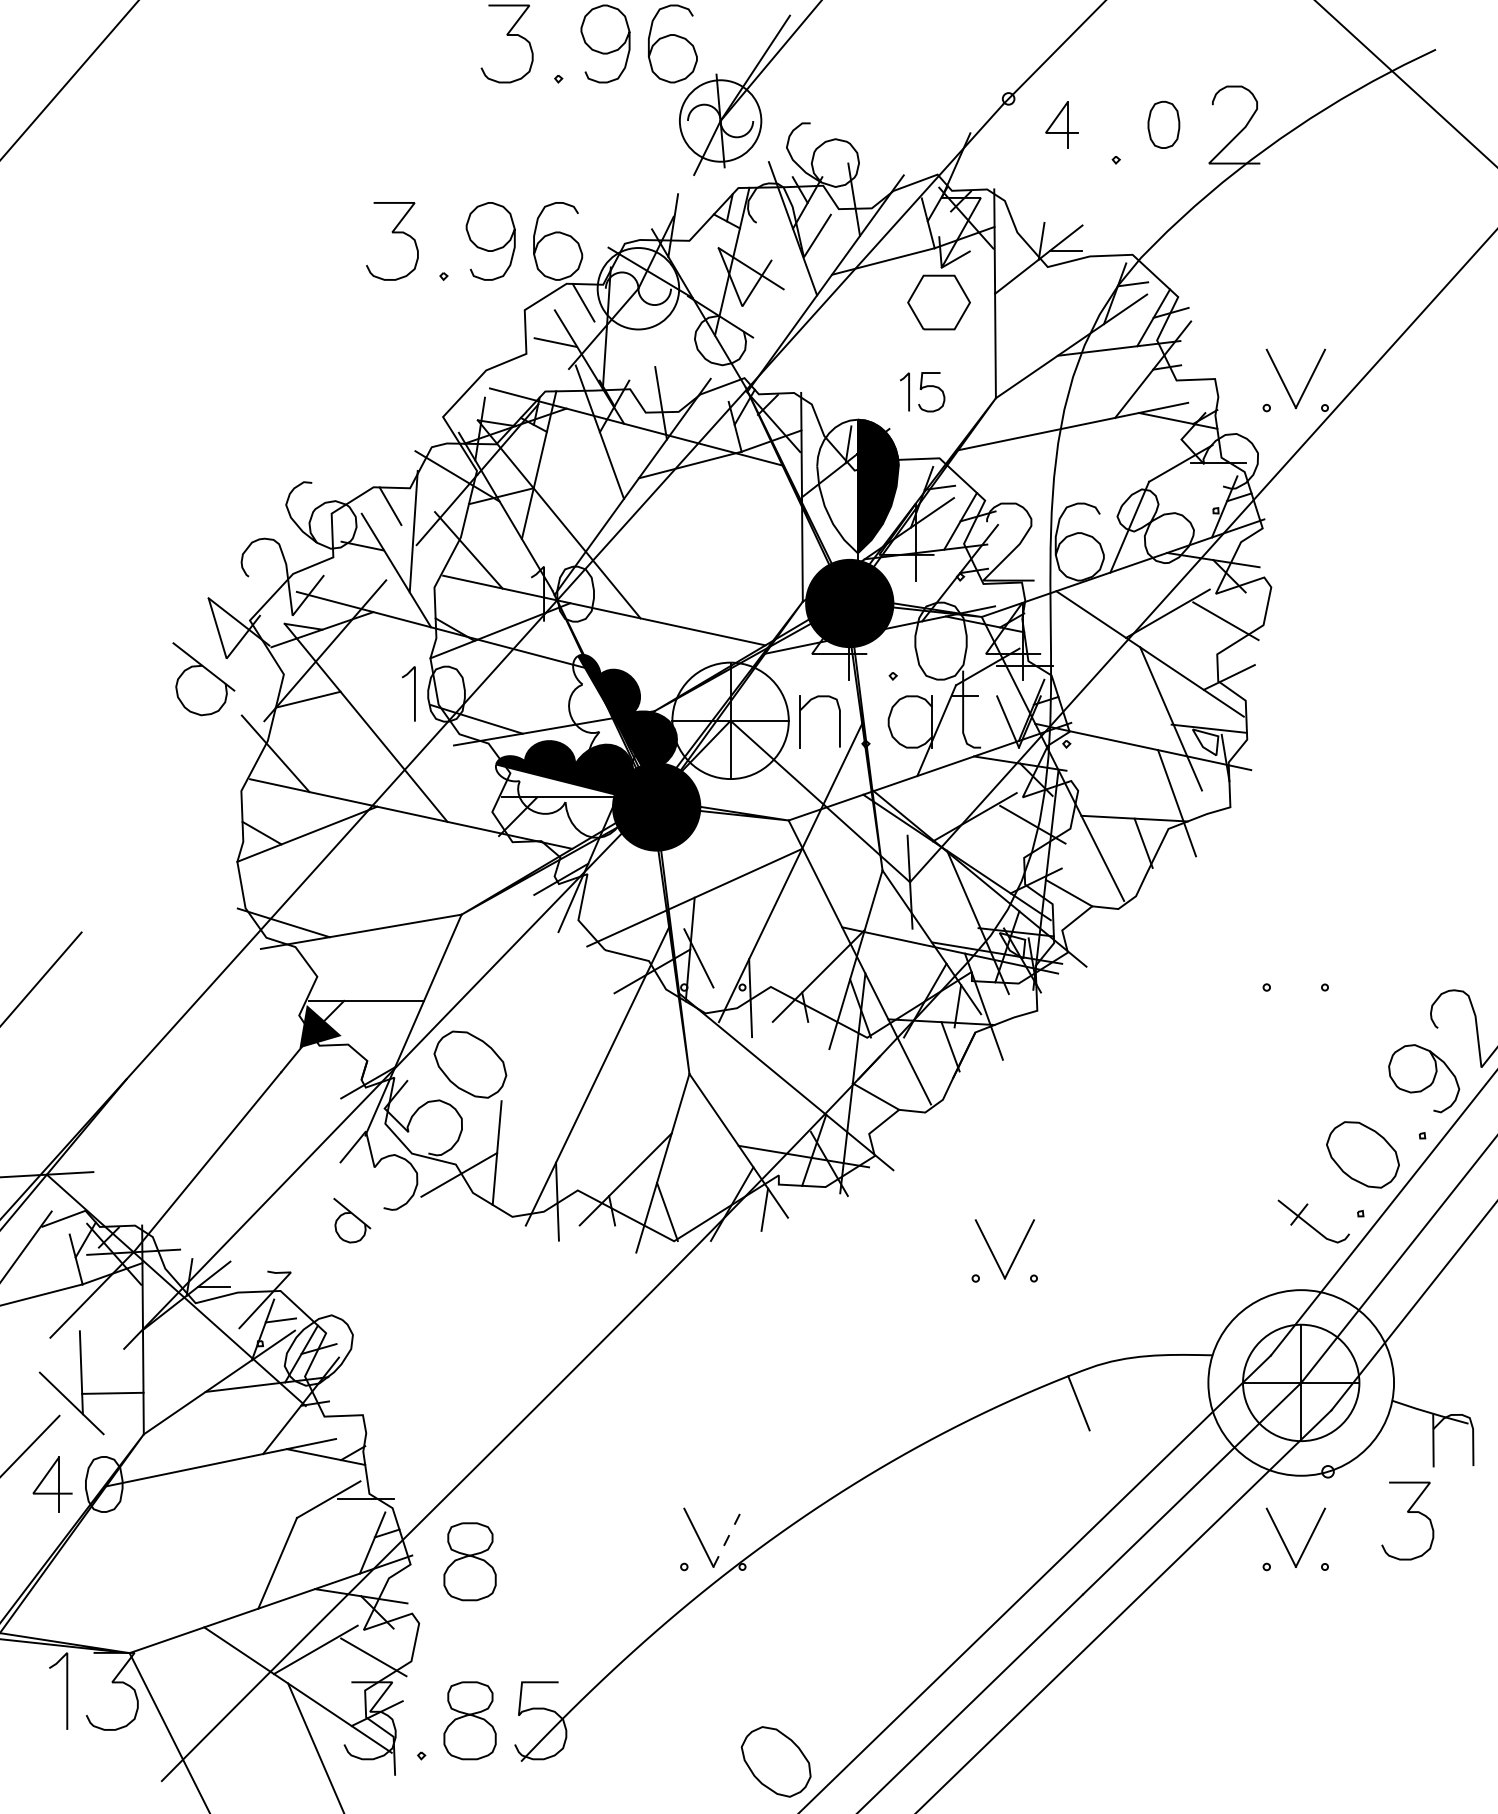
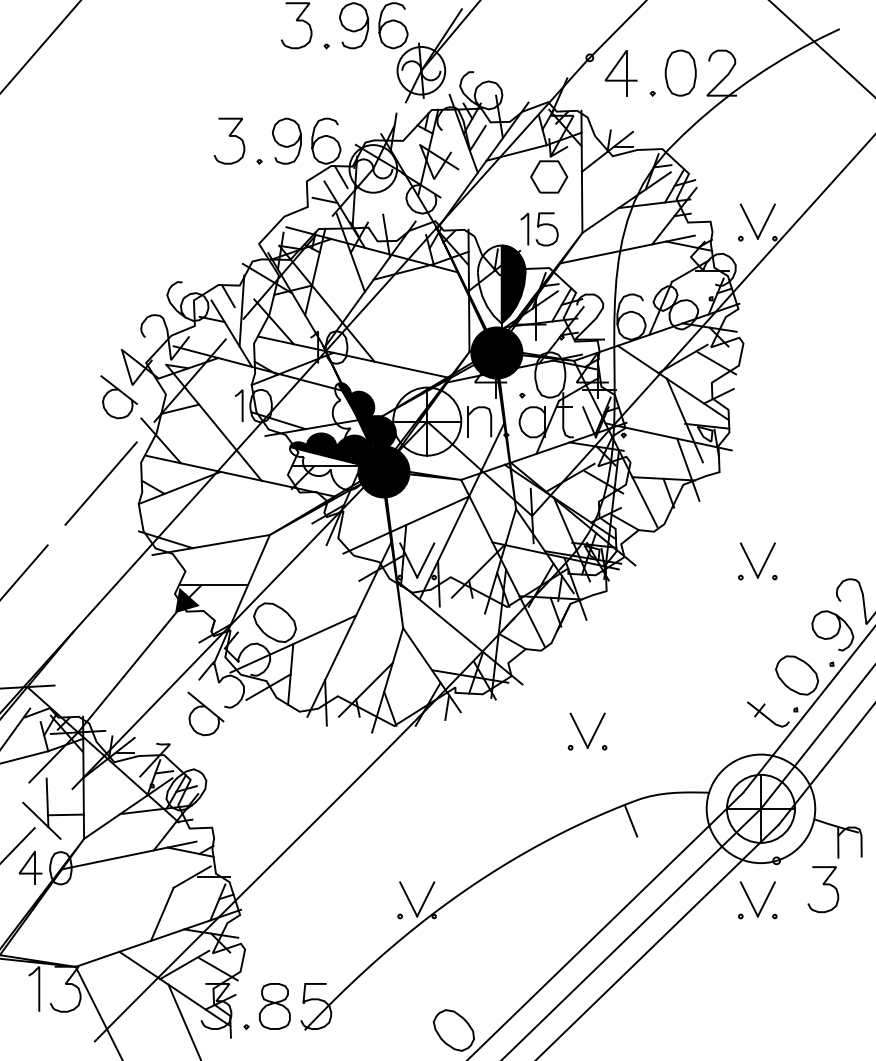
part: (1163, 123) -> (680, 72), size x1.67
part: (1061, 125) -> (620, 73), size x1.67
part: (922, 392) -> (539, 229), size x1.43
line: (171, 826) -> (100, 483), added
line: (727, 958) -> (425, 560), added
part: (1285, 961) -> (751, 562), added
line: (501, 1100) -> (293, 643), added
part: (351, 1219) -> (205, 713), size x1.67
line: (727, 1537) -> (425, 899), dashed -> solid
part: (469, 1561) -> (274, 913), removed

